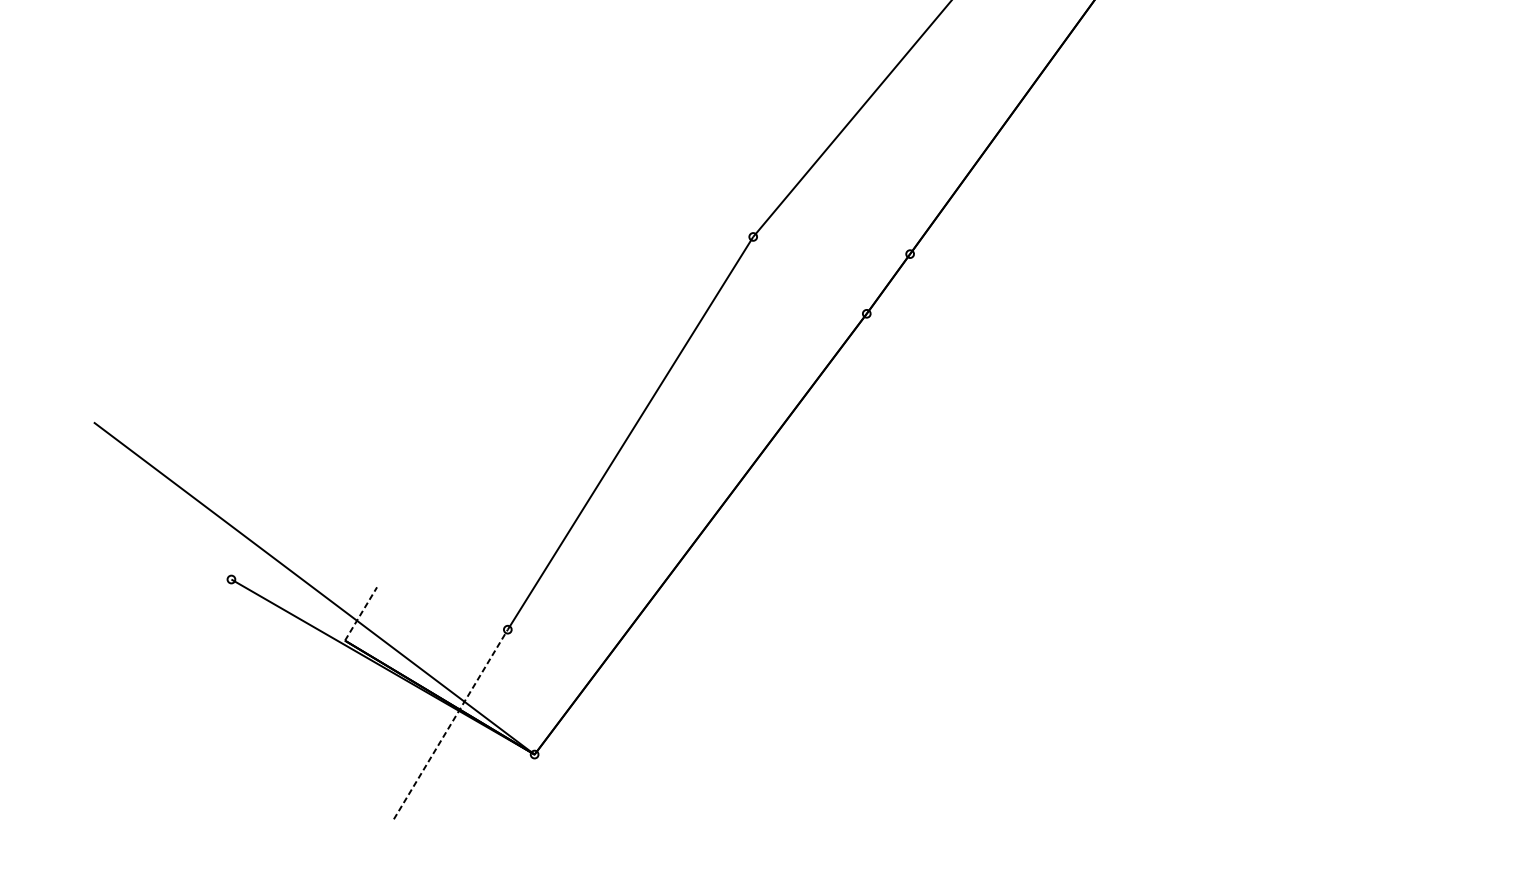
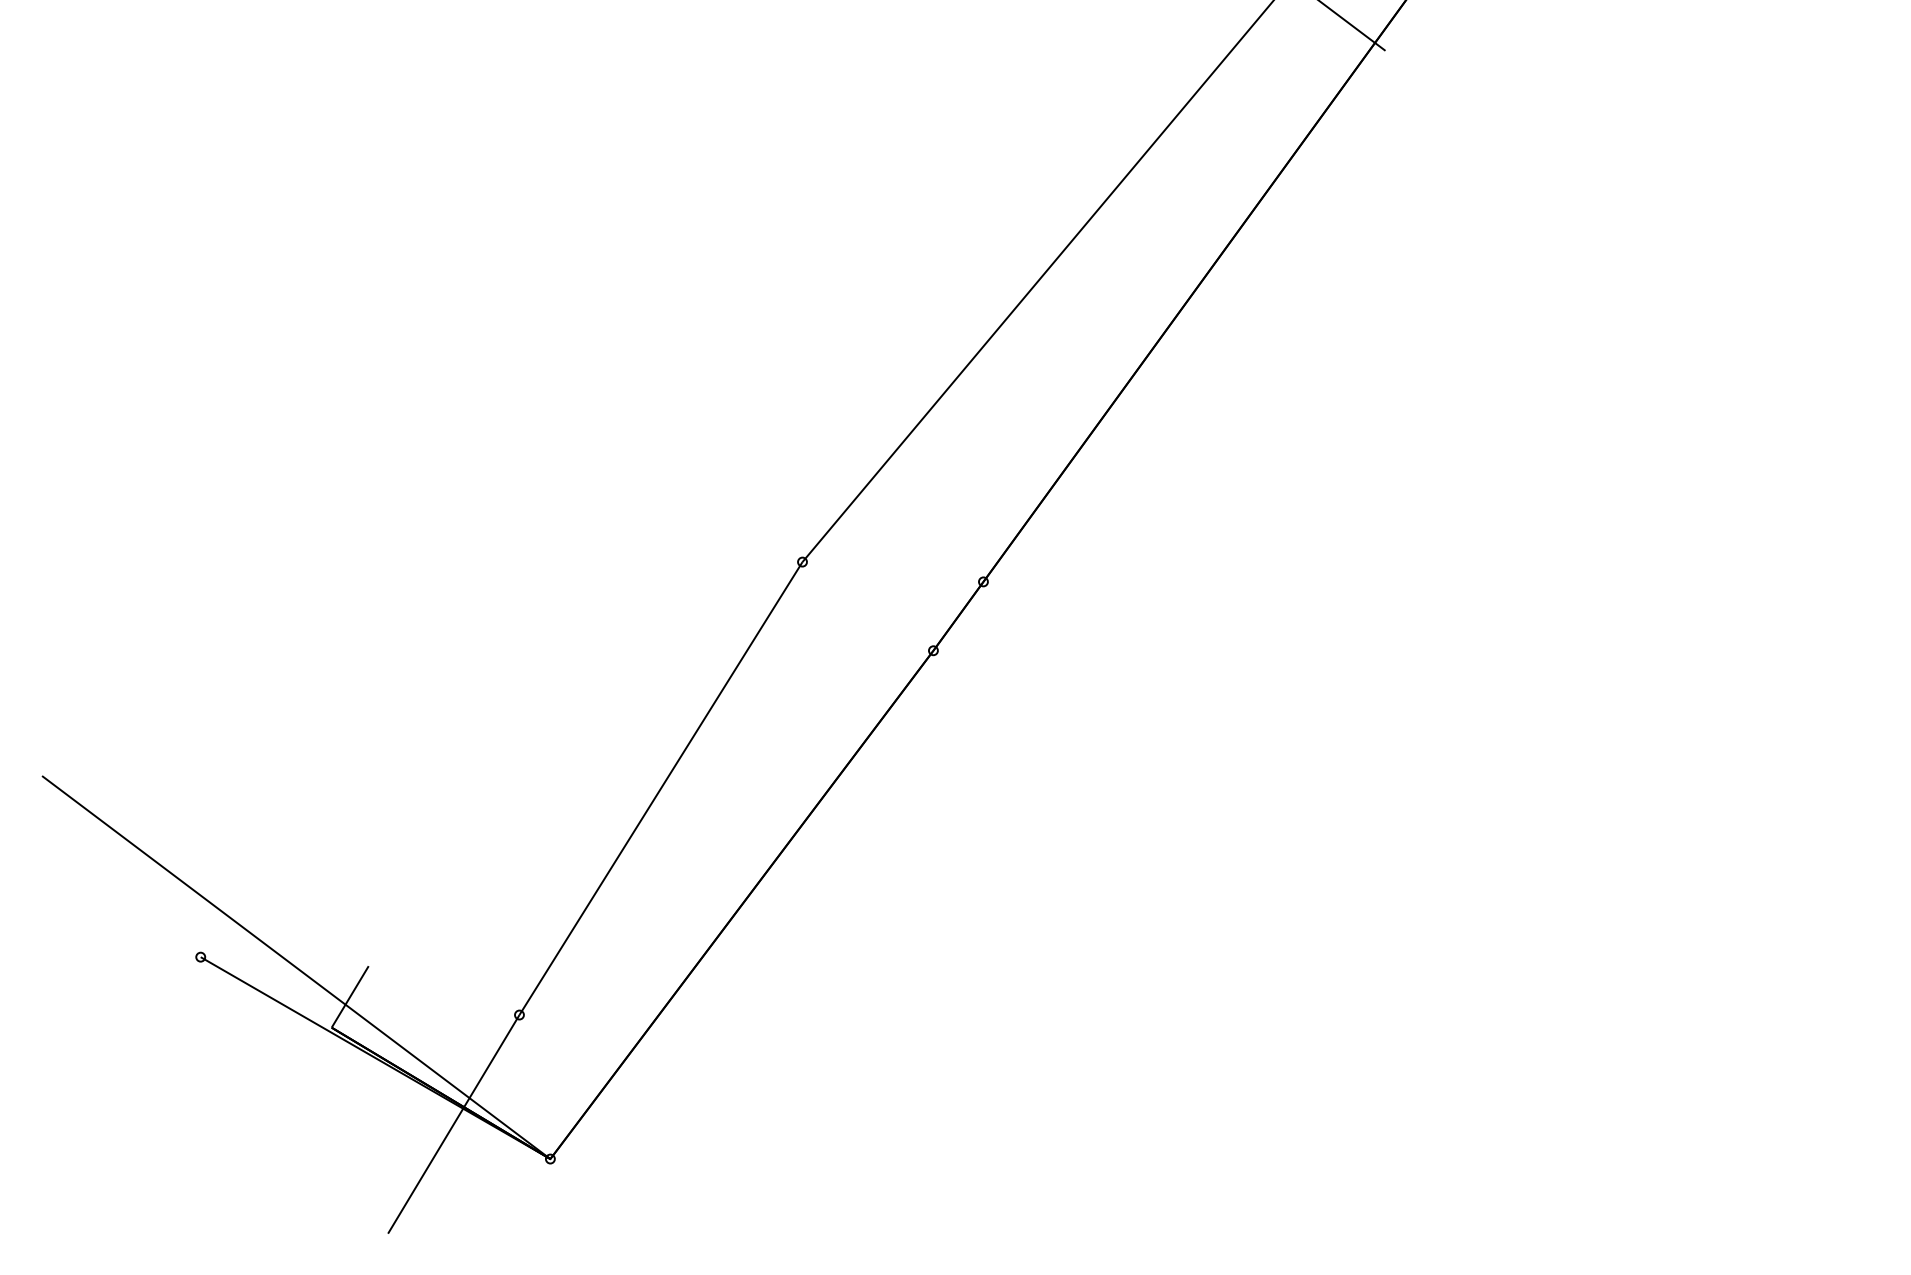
line: (361, 613) -> (350, 996), dashed -> solid
line: (450, 724) -> (453, 1124), dashed -> solid

